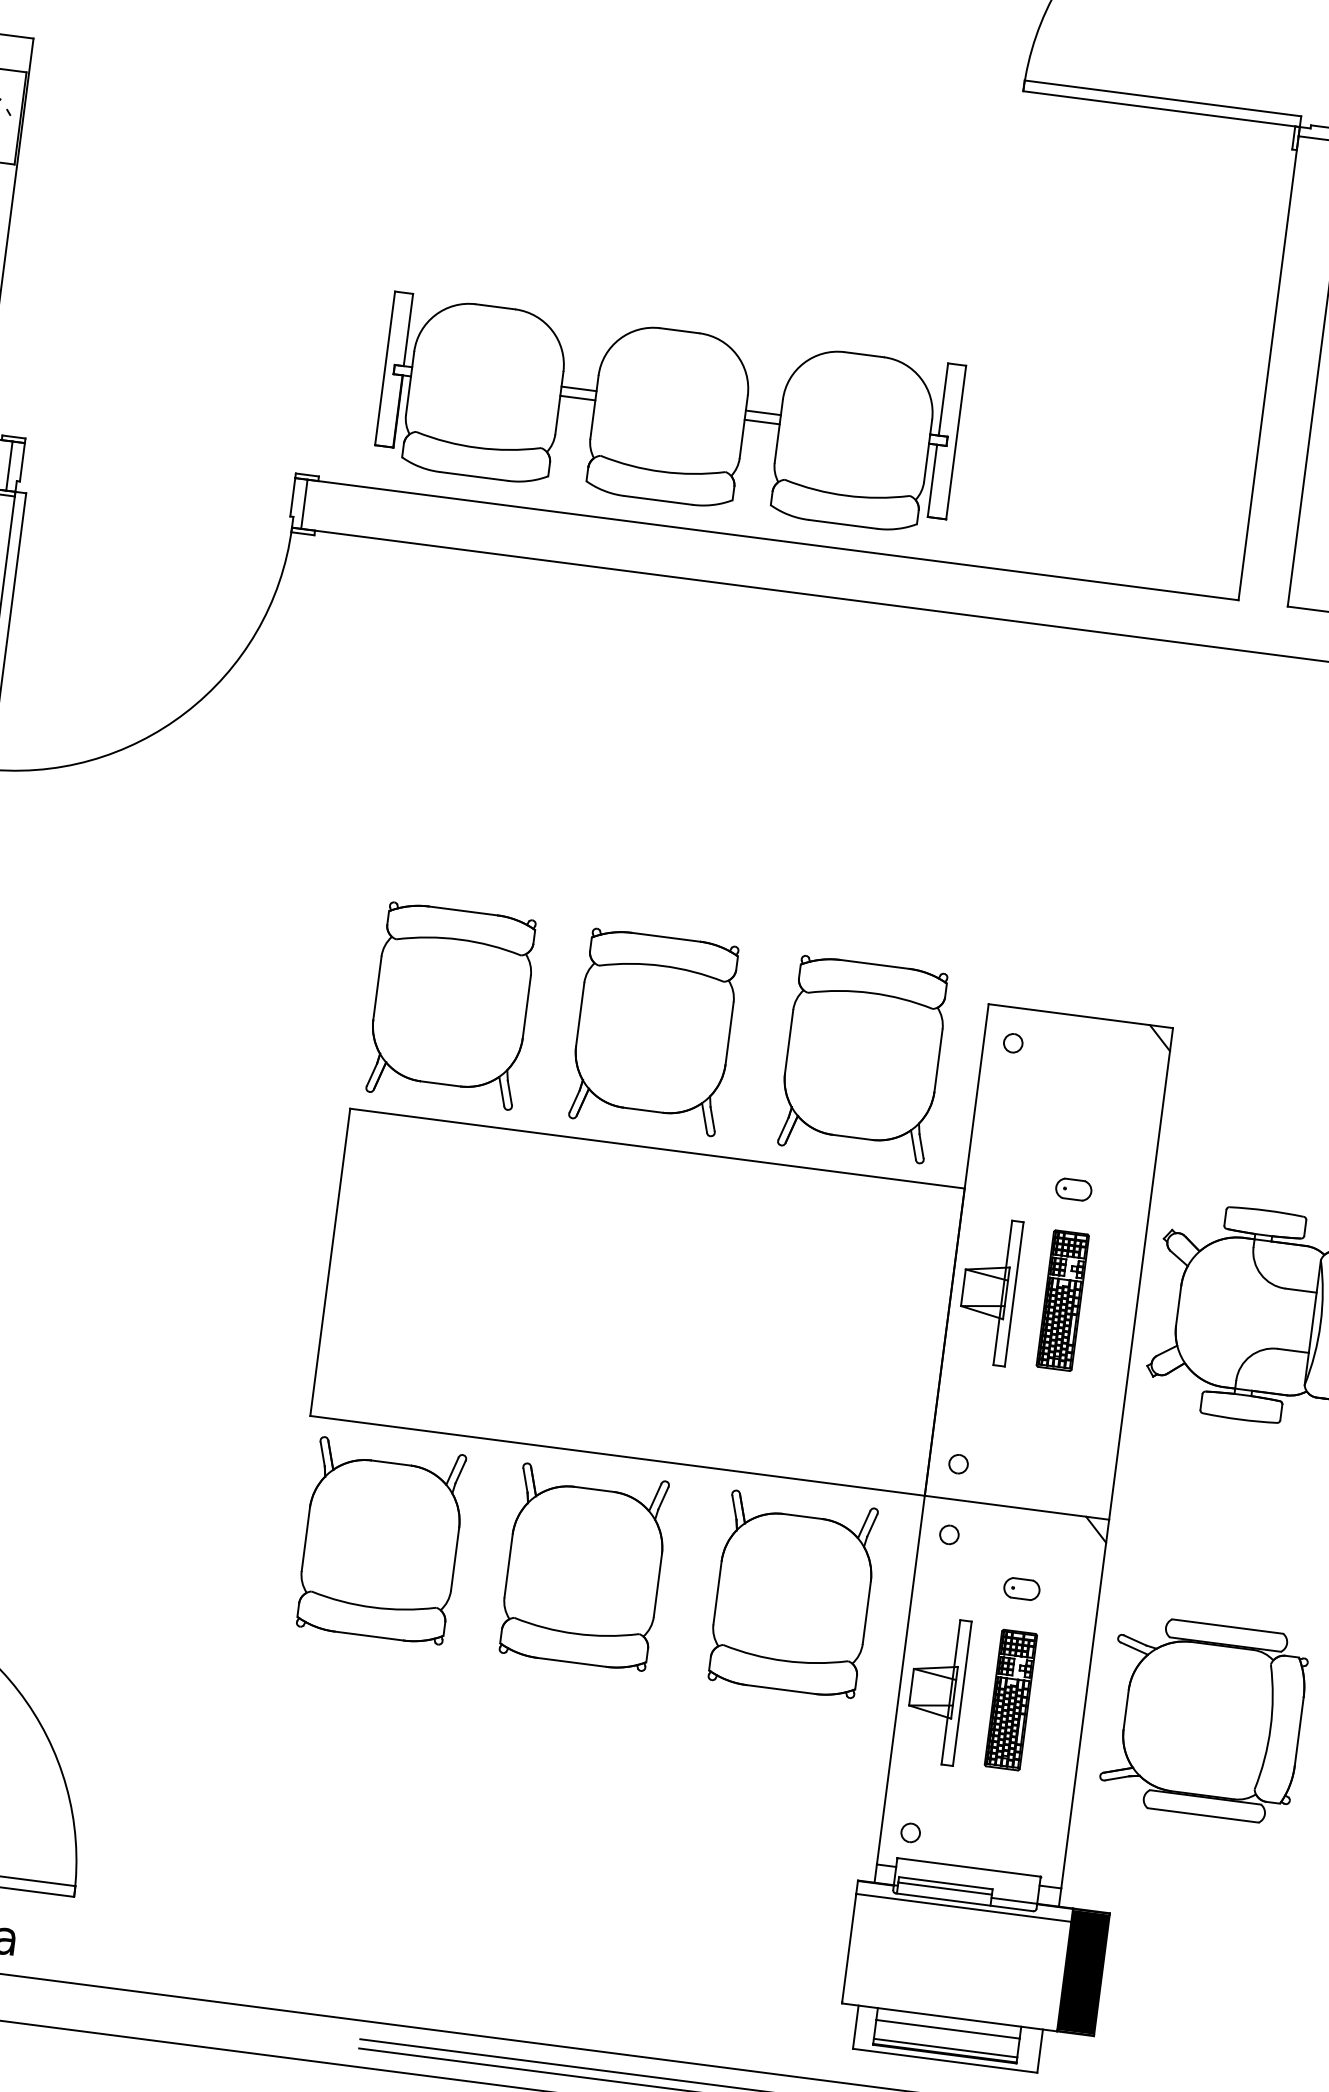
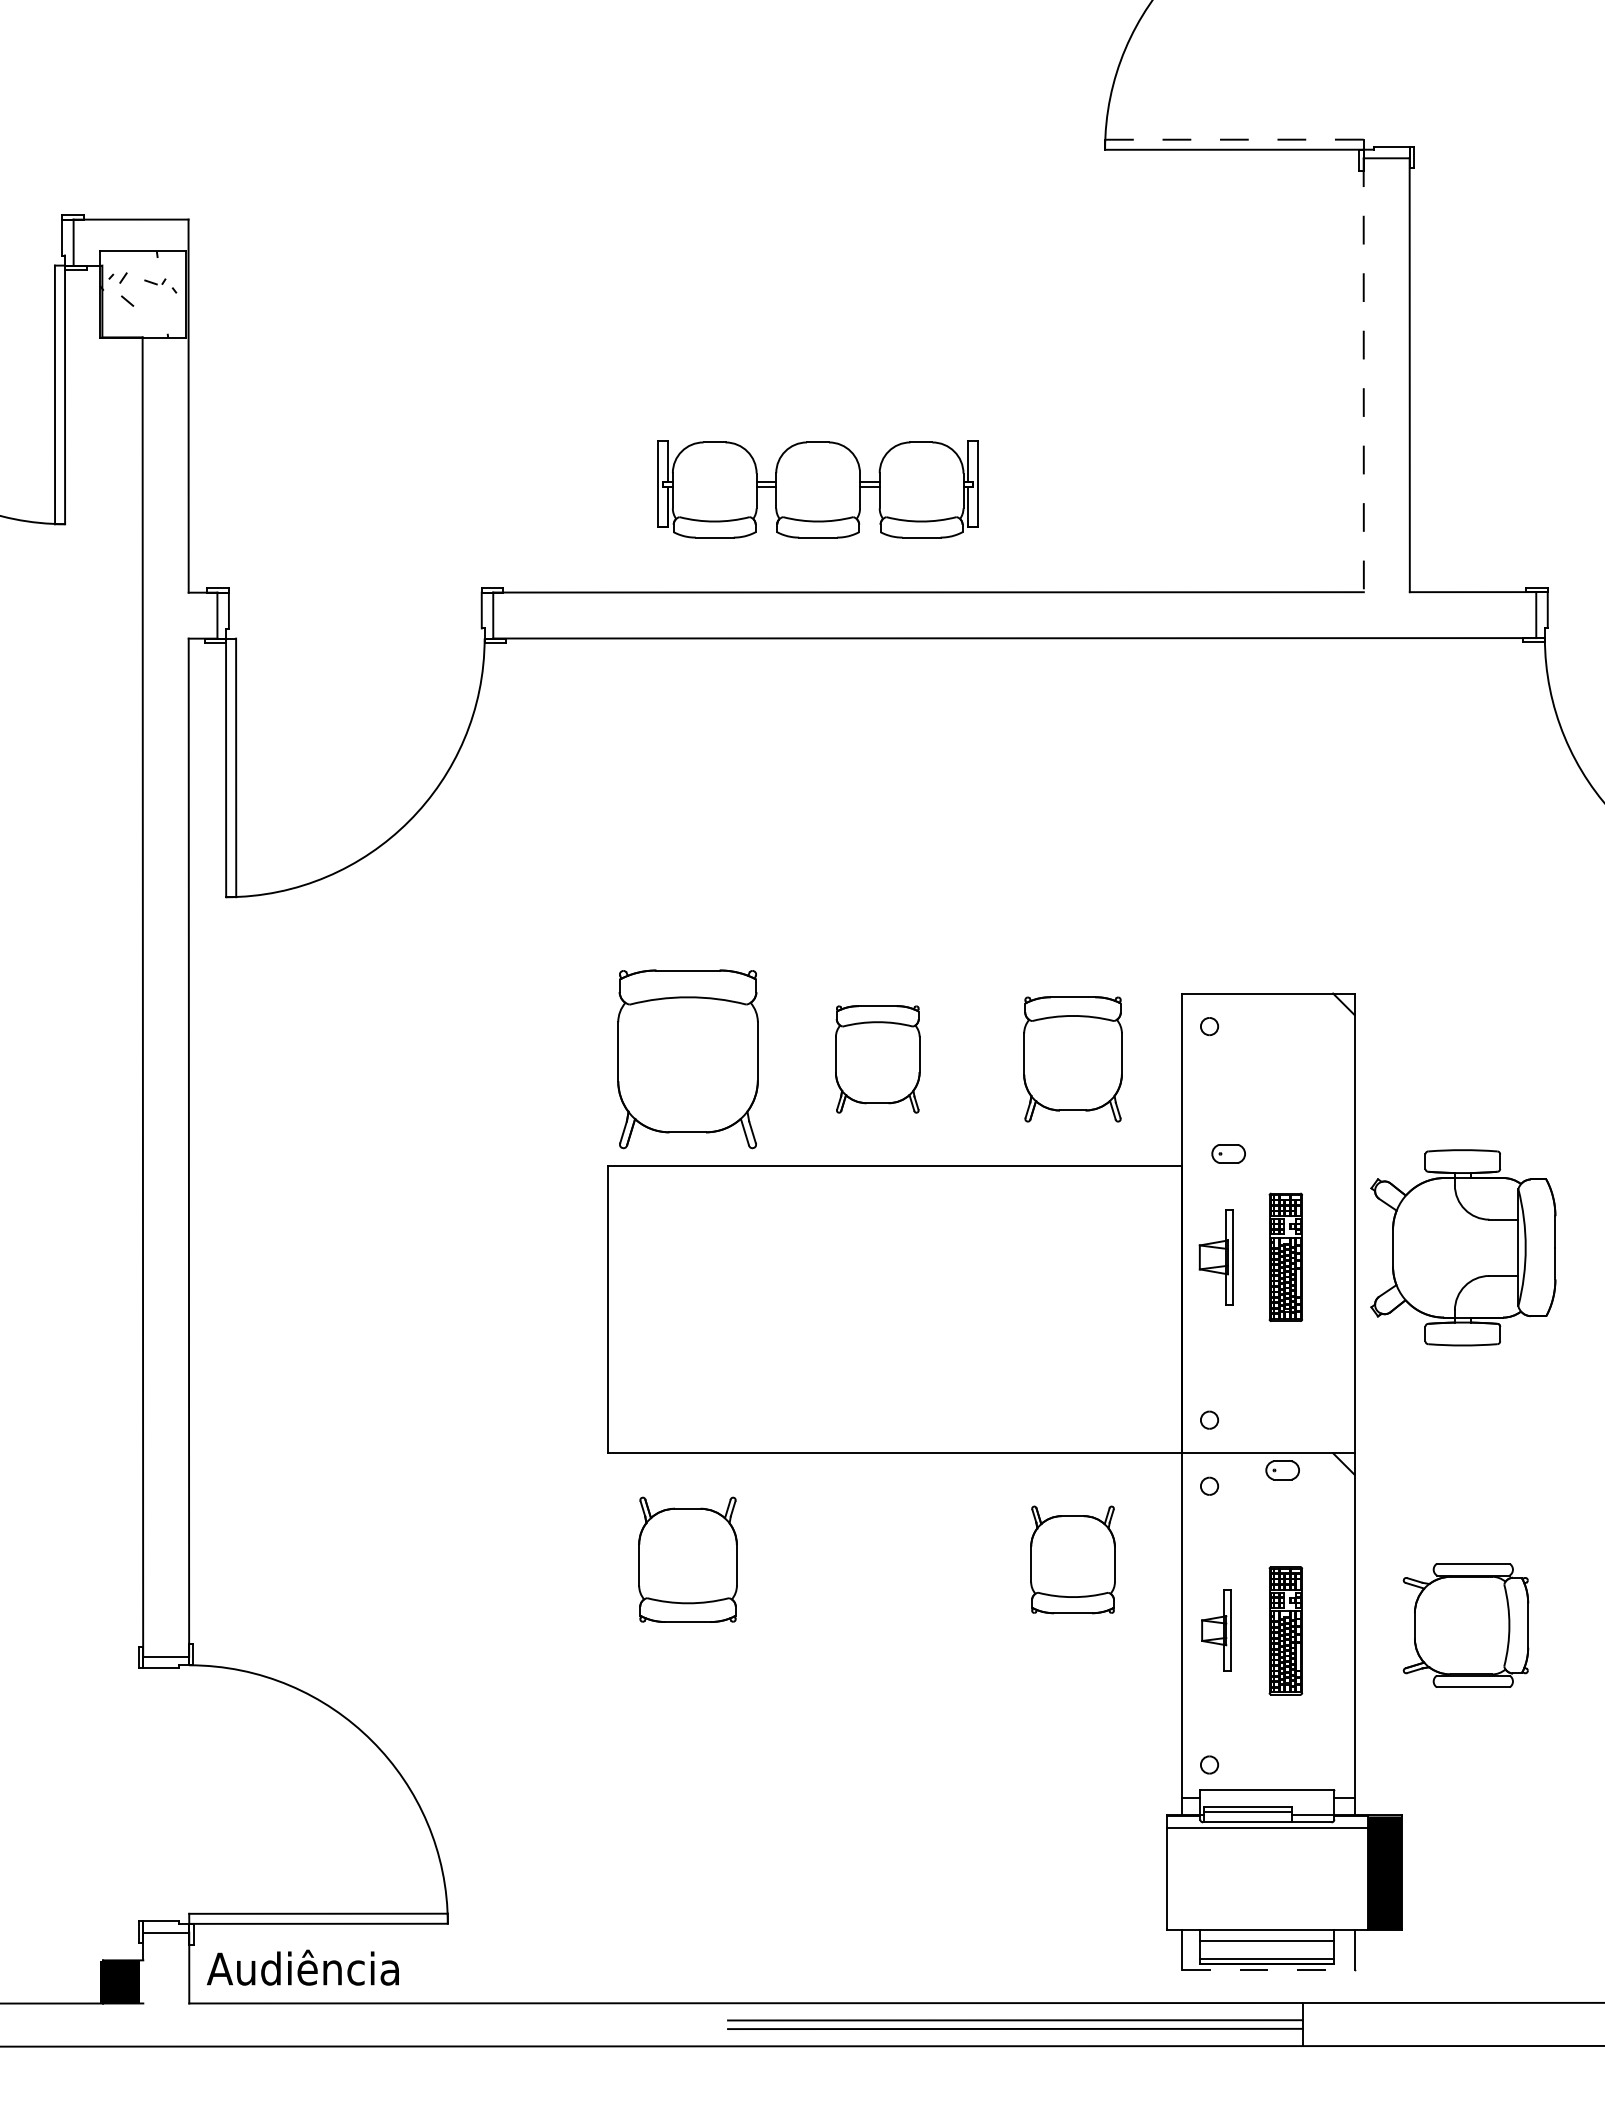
line: (1162, 98) -> (1233, 139), solid -> dashed
line: (1268, 368) -> (1363, 375), solid -> dashed
part: (668, 414) -> (817, 489), size x0.6
part: (653, 1032) -> (877, 1059), size x0.6
part: (862, 1059) -> (1072, 1059), size x0.7
part: (1073, 1189) -> (1228, 1153), moved
part: (987, 1291) -> (1215, 1257), size x0.7
part: (380, 1540) -> (687, 1559), size x0.7
part: (584, 1567) -> (877, 1559), removed
part: (1021, 1589) -> (1282, 1470), moved
part: (792, 1594) -> (1072, 1559), size x0.6
part: (935, 1689) -> (1215, 1630), size x0.6
part: (1203, 1719) -> (1465, 1625), size x0.7
line: (945, 2060) -> (1268, 1970), solid -> dashed

